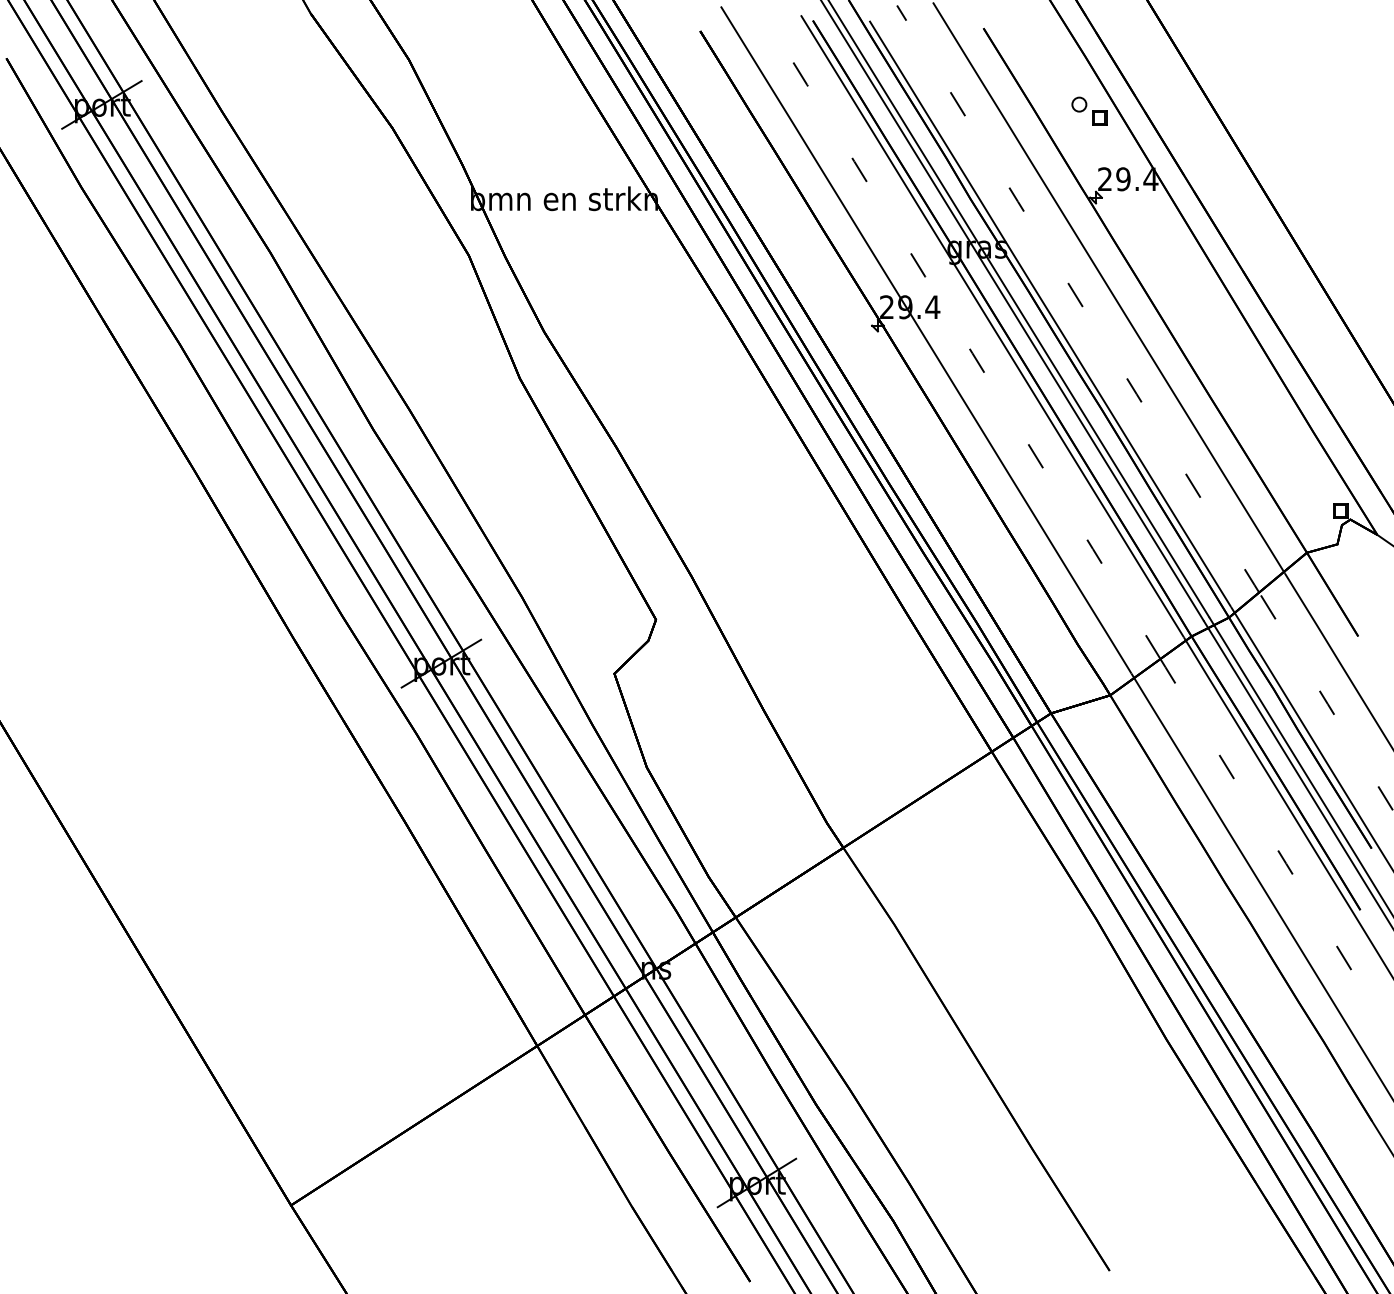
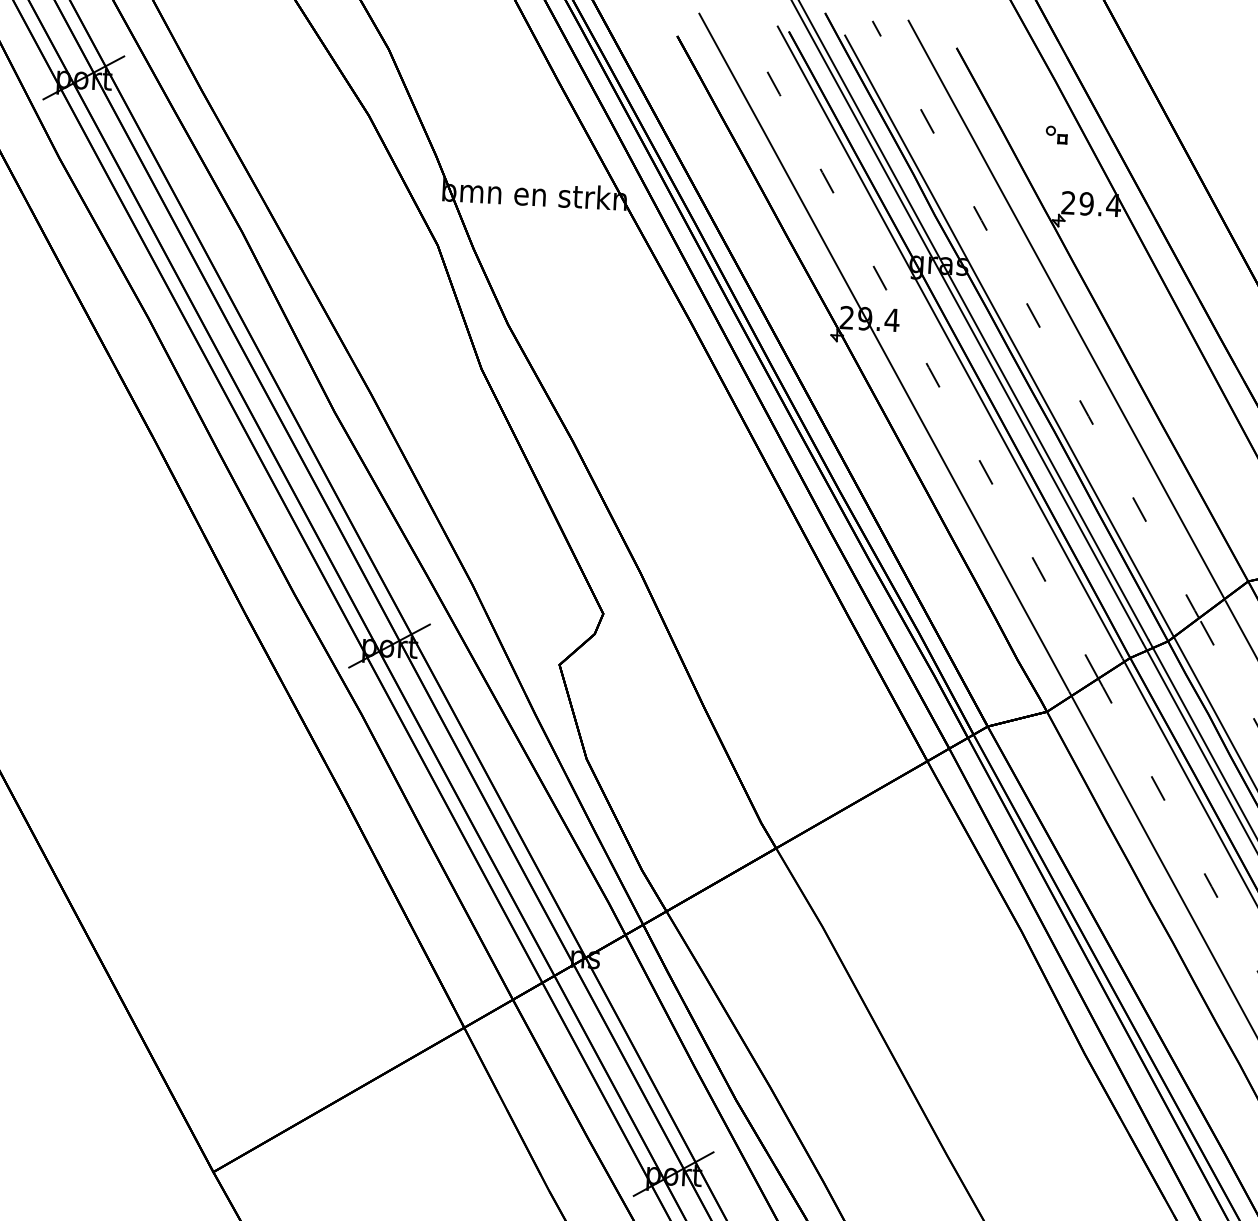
part: (1089, 110) -> (1056, 134), size x0.6

